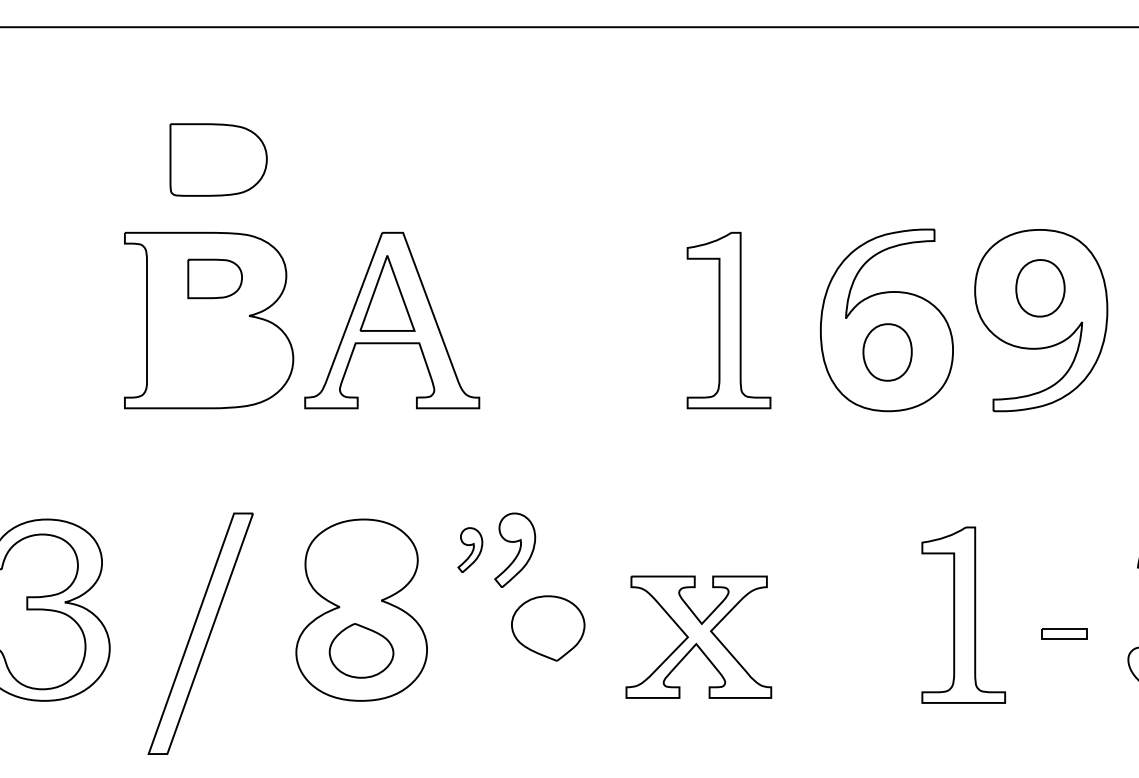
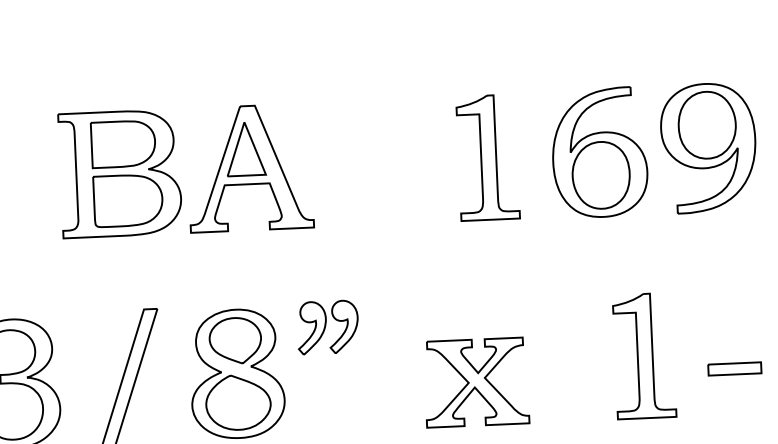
part: (218, 159) -> (128, 200), moved
part: (214, 278) -> (122, 143), size x1.67
part: (1040, 288) -> (707, 125), size x1.67
part: (887, 352) -> (601, 175), size x1.67
part: (470, 549) -> (312, 327), size x1.67
part: (963, 614) -> (644, 355), moved
part: (548, 628) -> (235, 340), moved
part: (1064, 633) -> (734, 368), size x1.67
part: (361, 650) -> (238, 402), size x1.43

